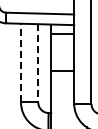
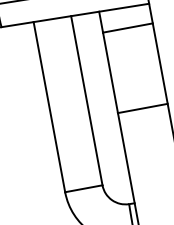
line: (21, 62) -> (50, 105), dashed -> solid
line: (38, 63) -> (87, 101), dashed -> solid

